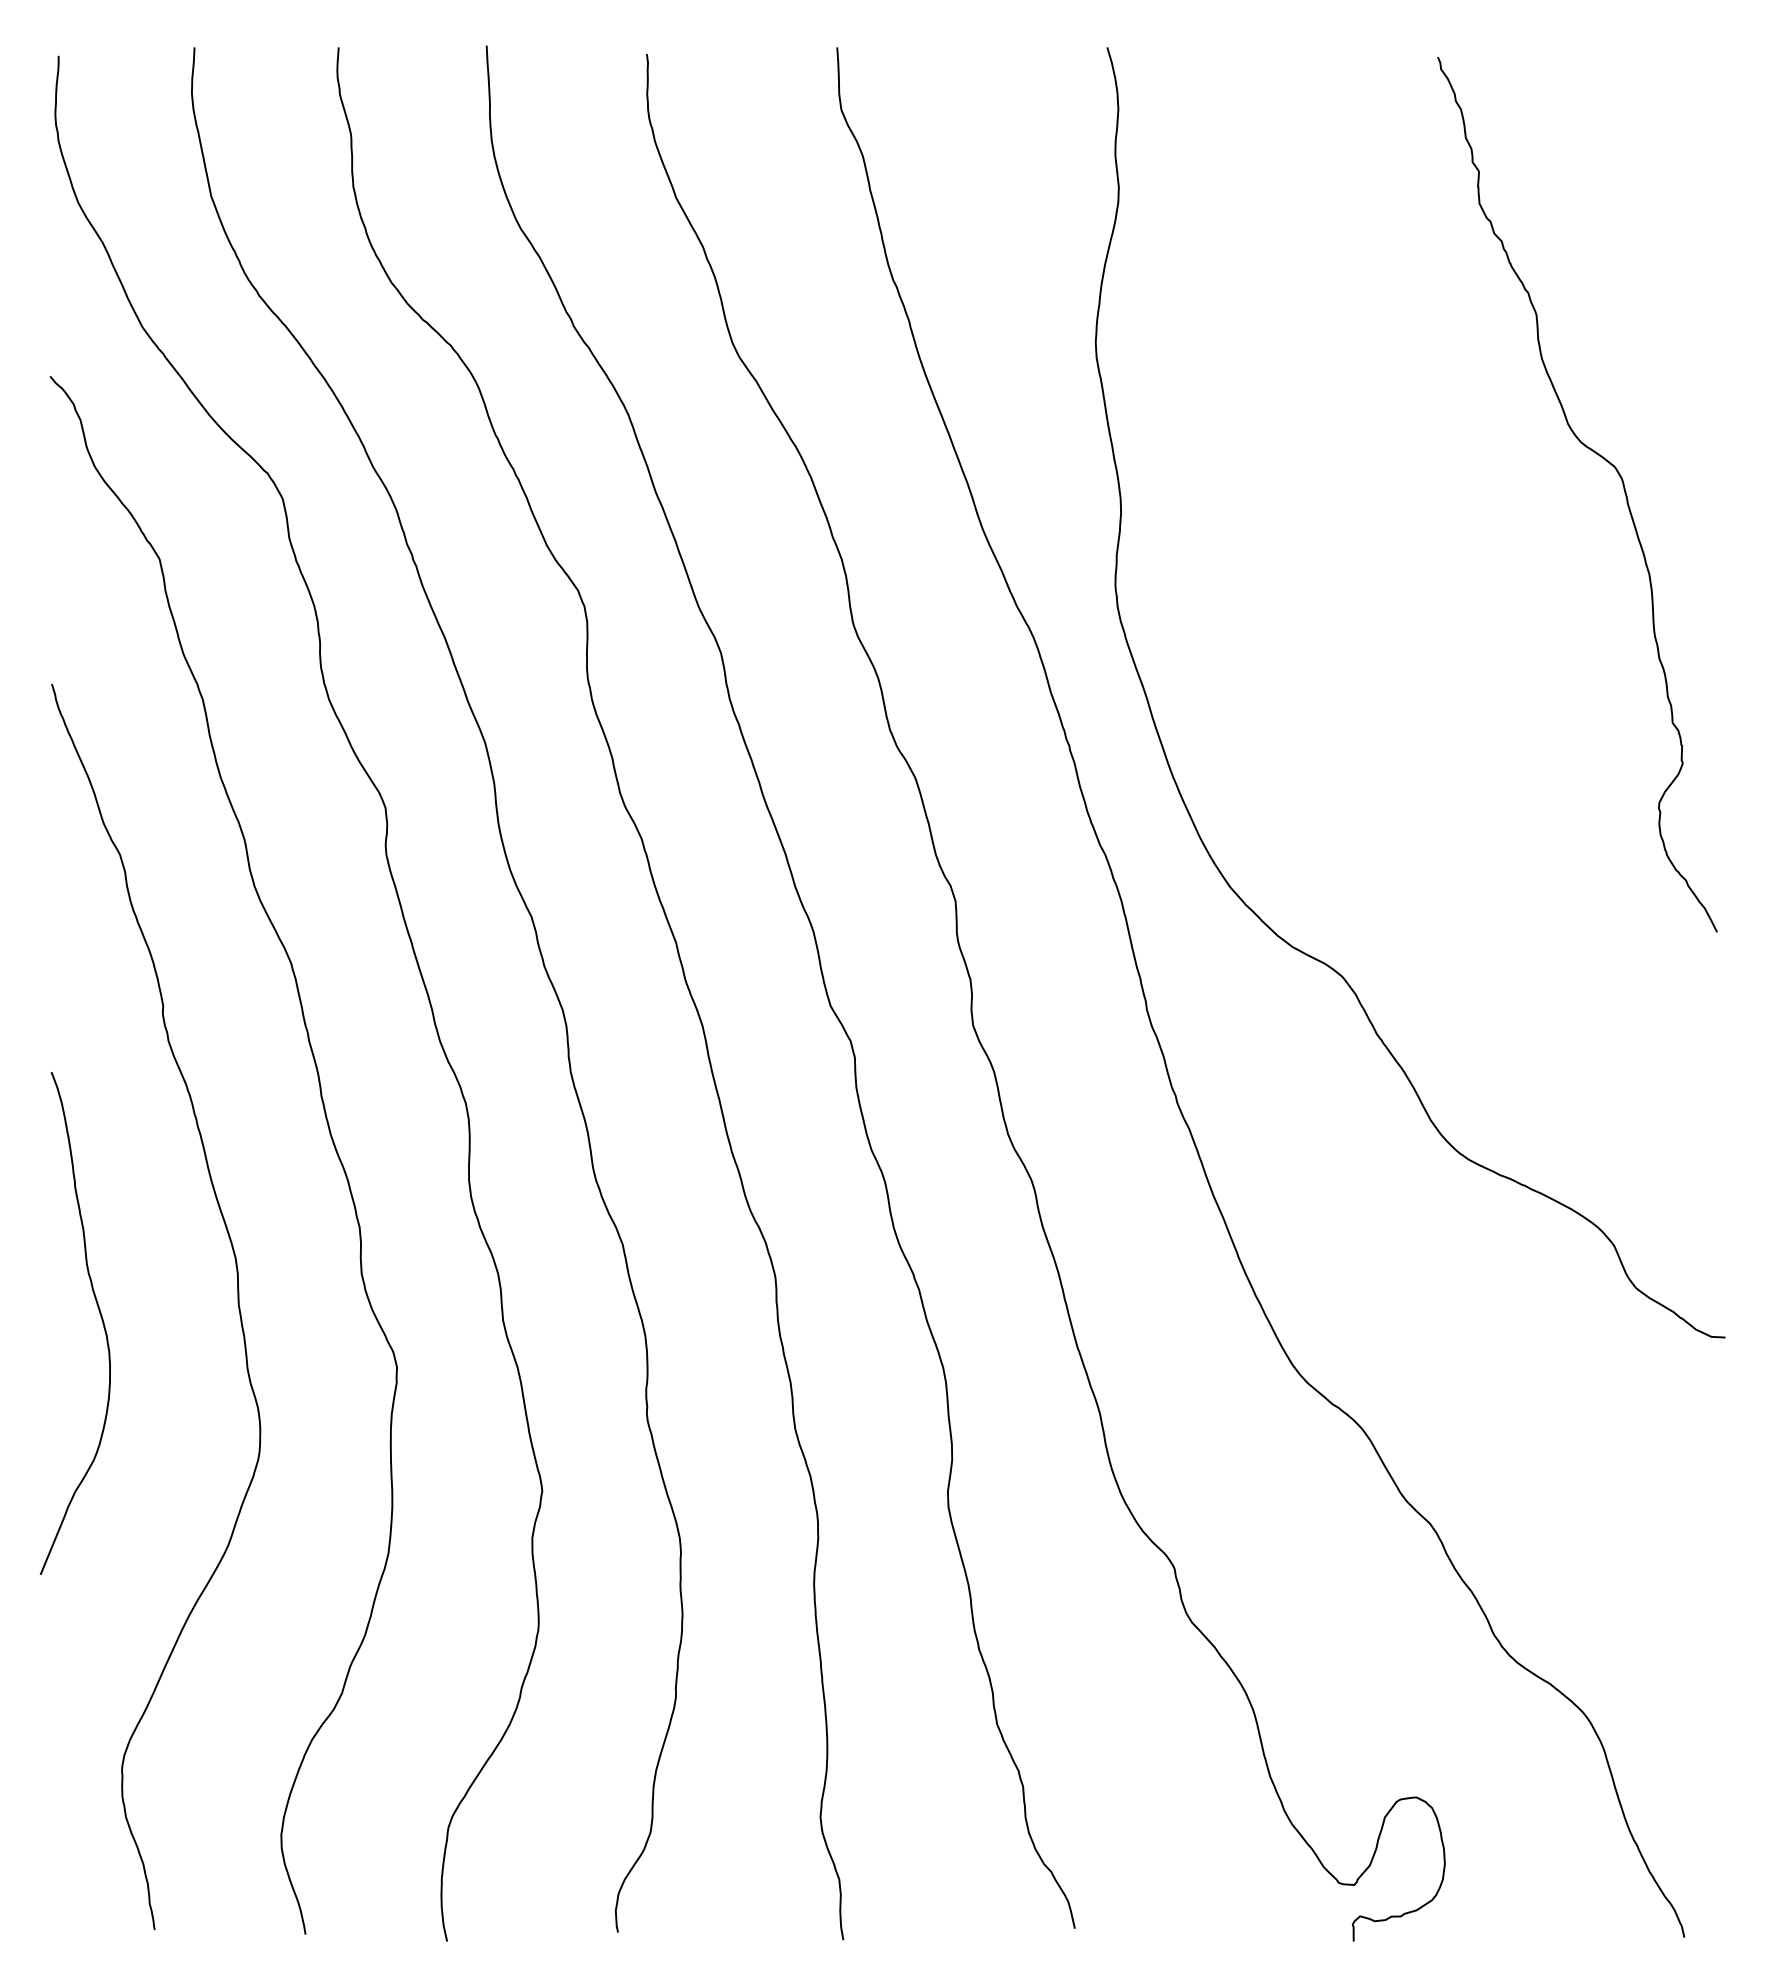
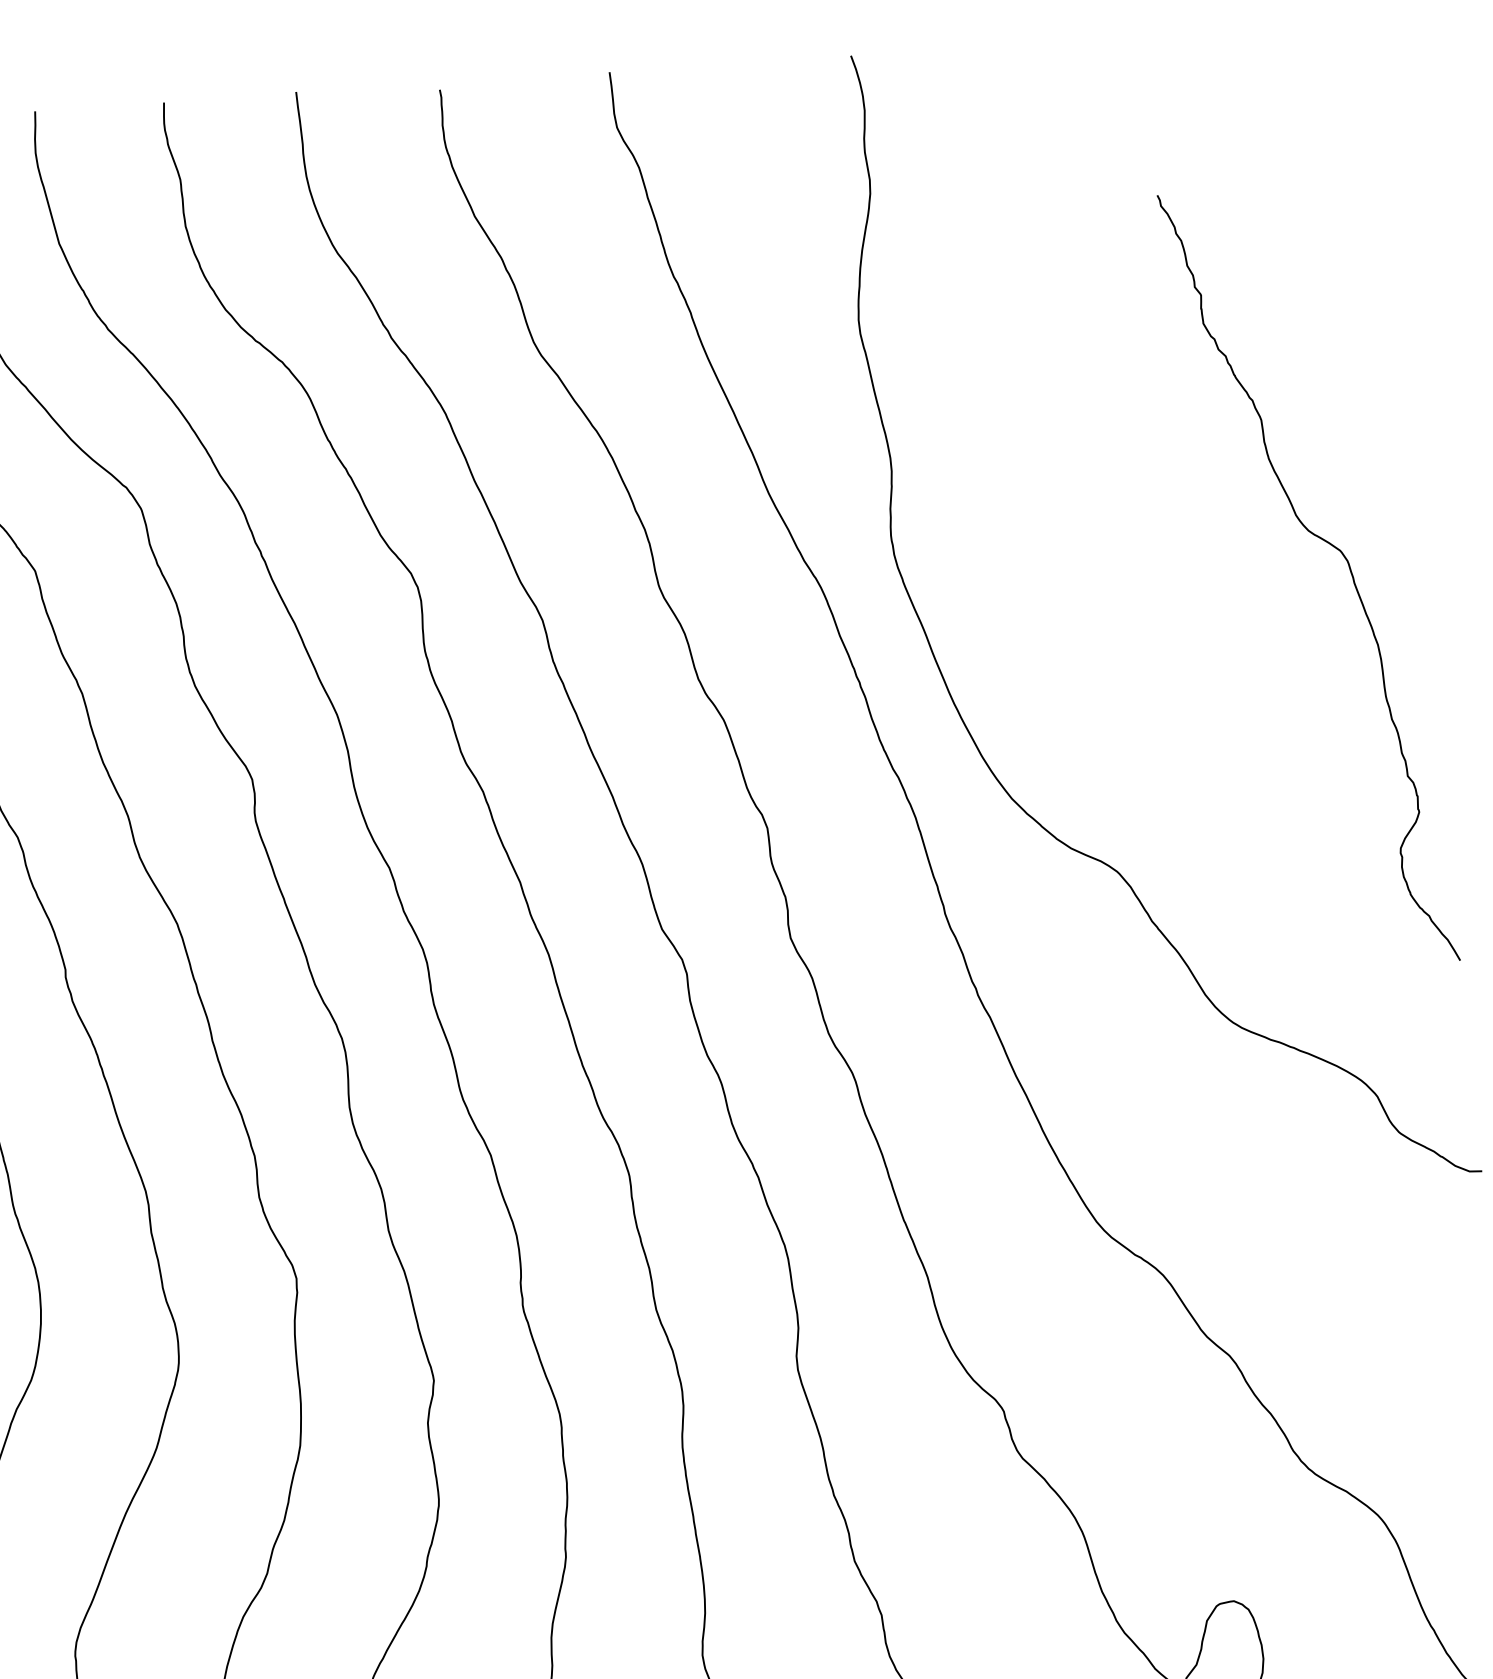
curve: (1603, 459) -> (1329, 544), moved

